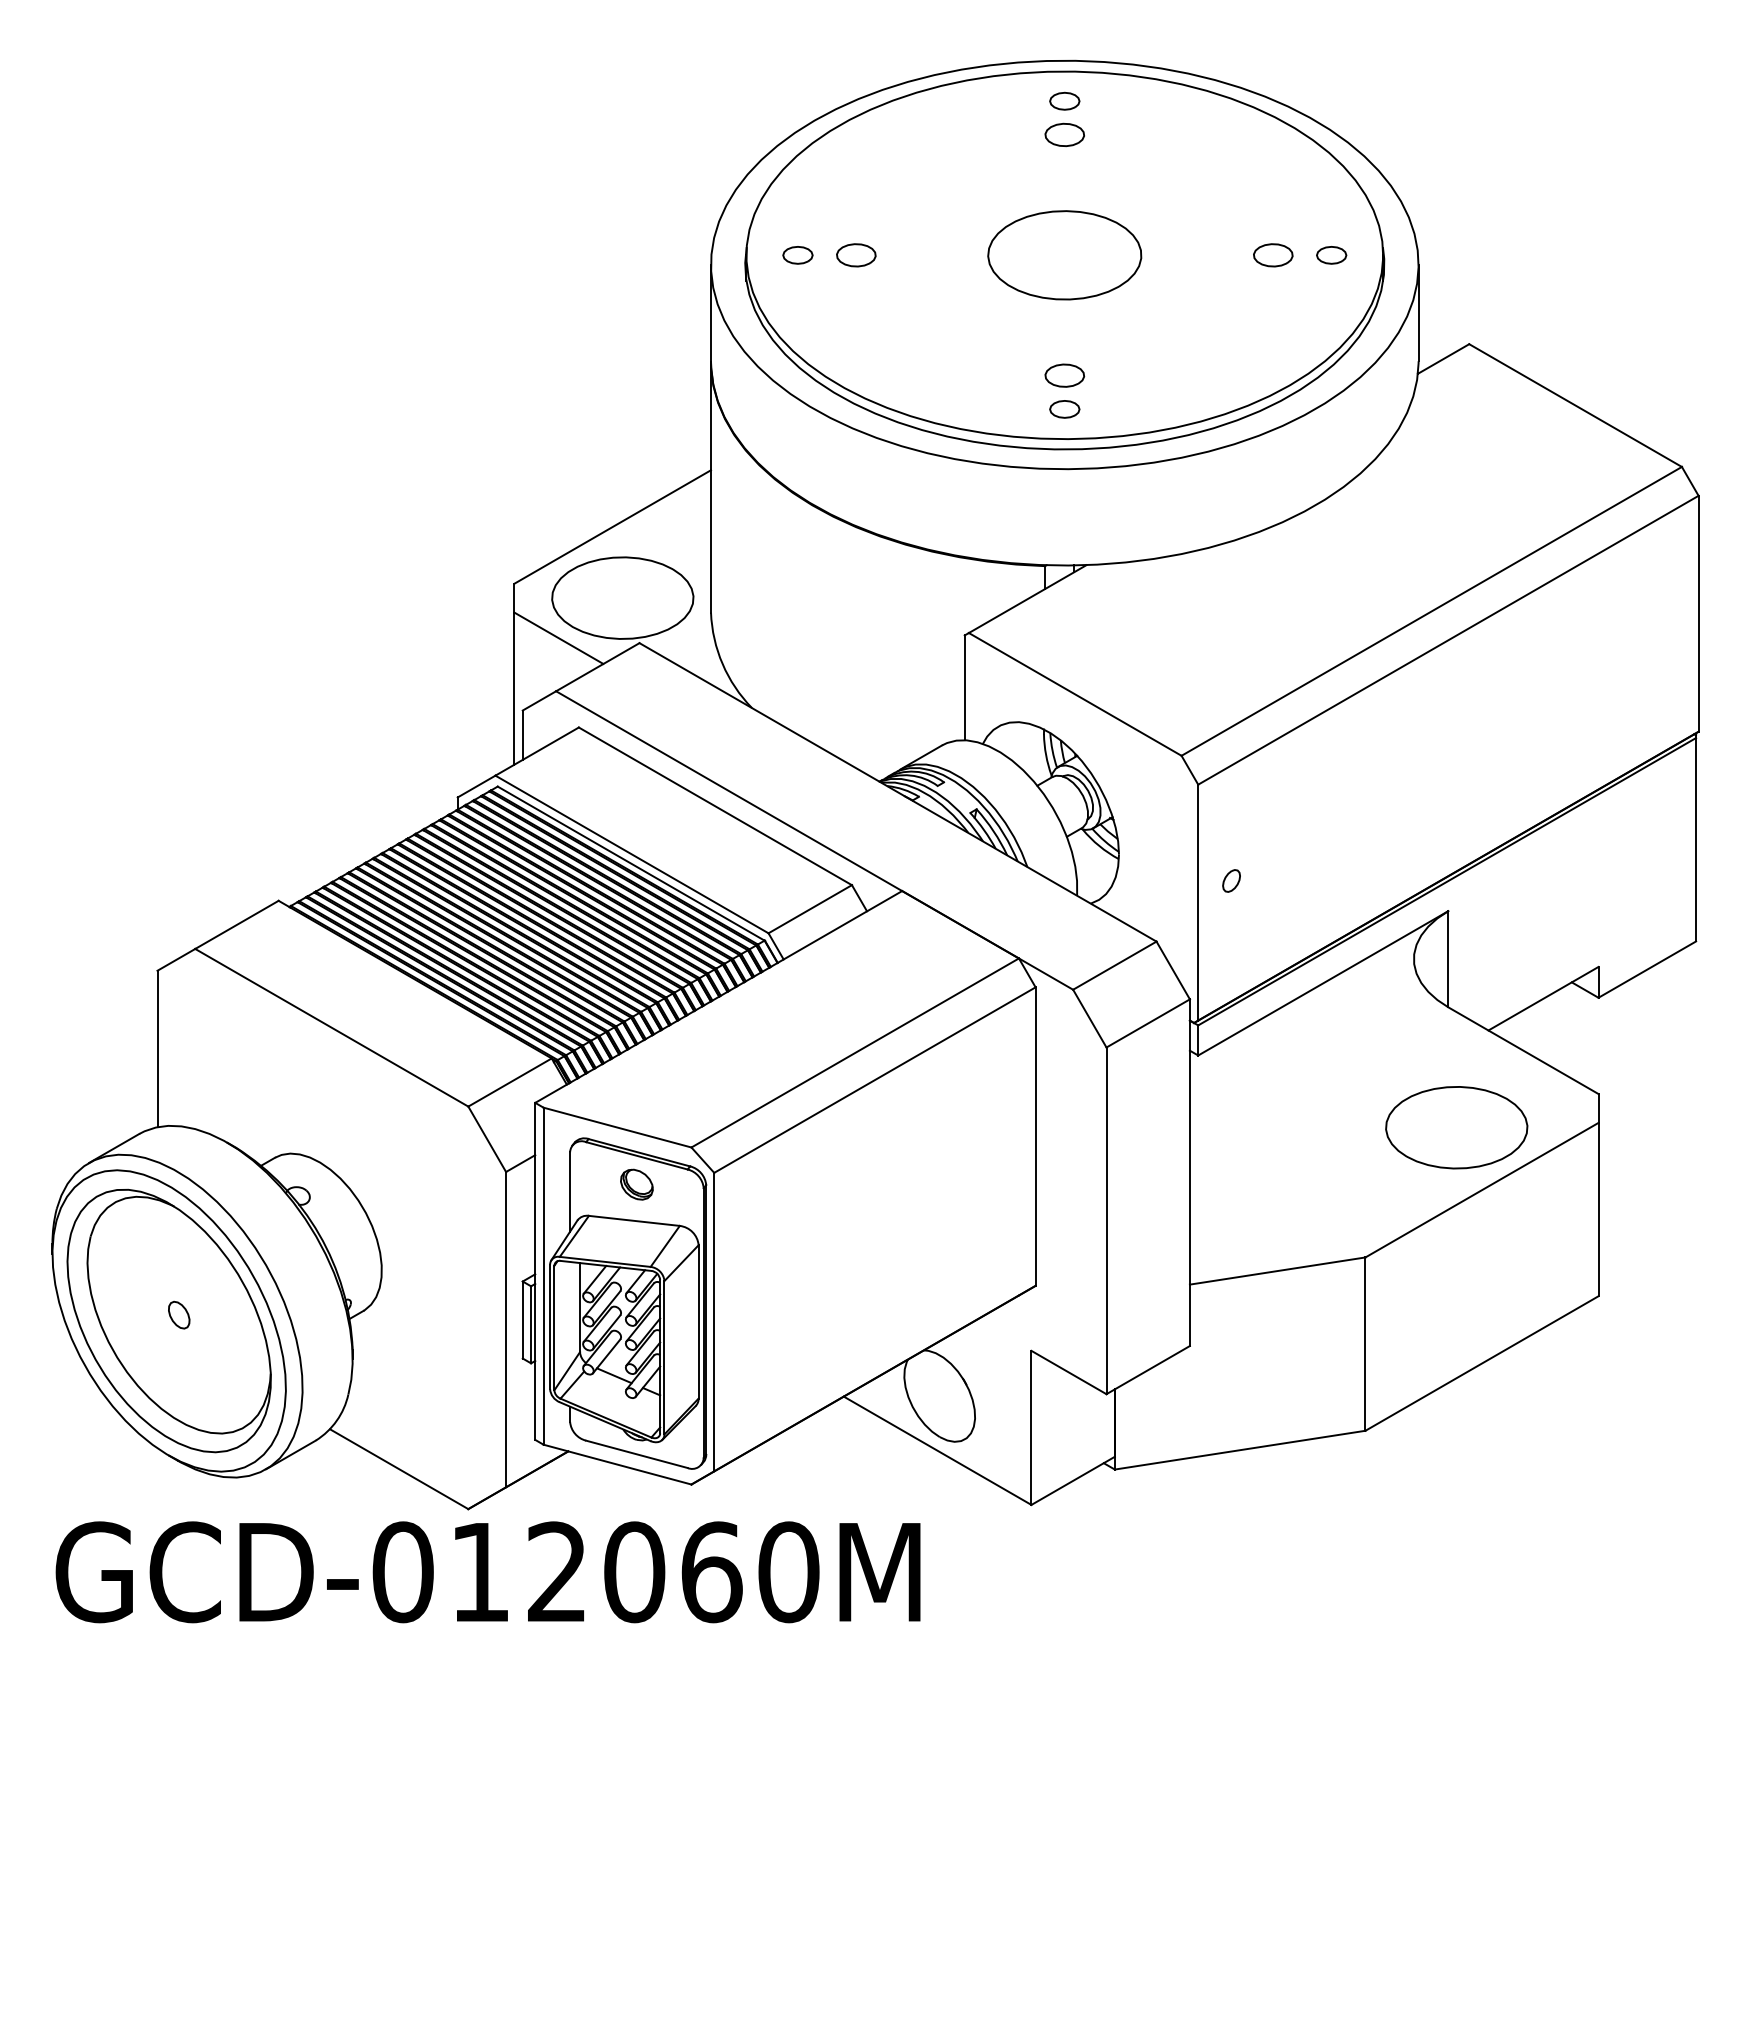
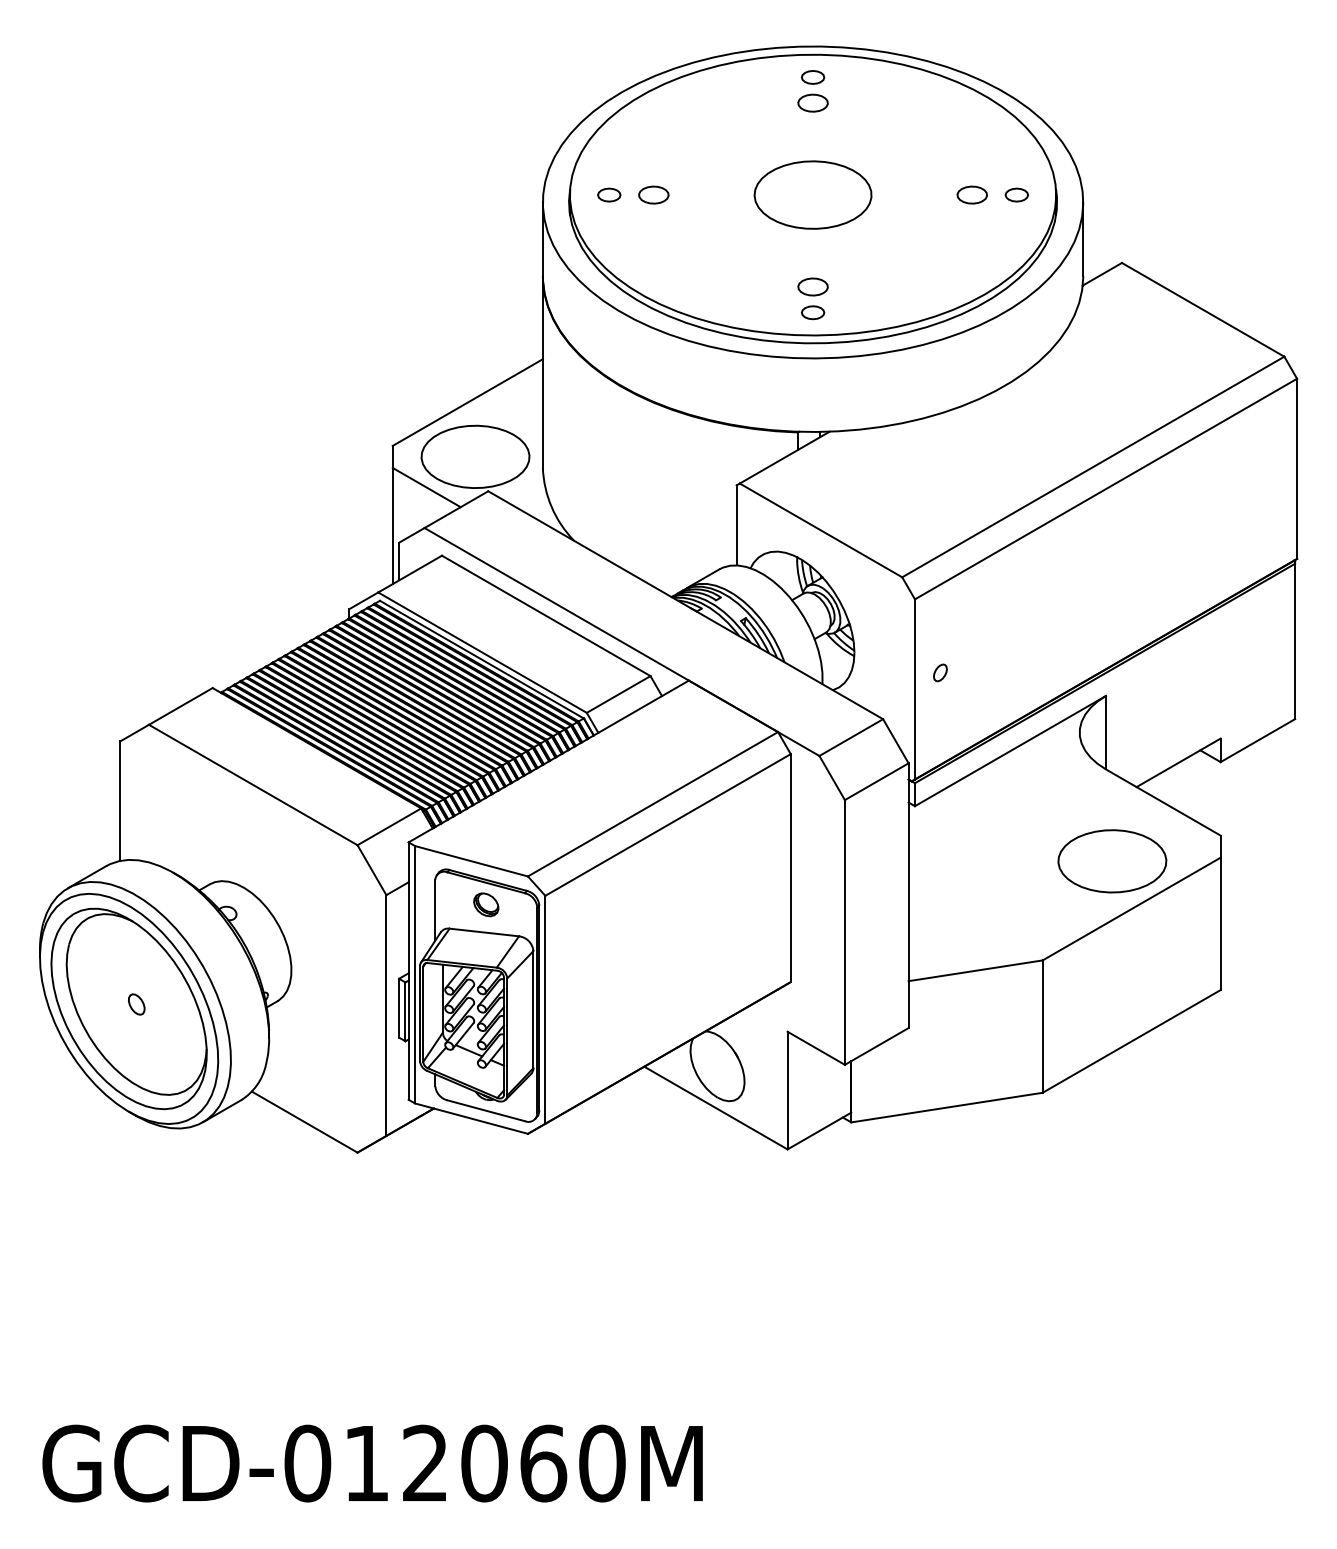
text: (487, 1572) -> (372, 1463), moved

